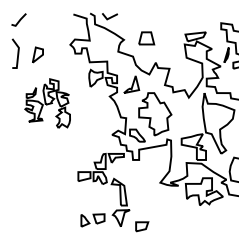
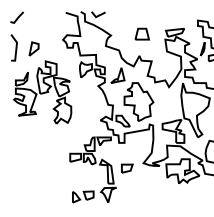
part: (145, 37) -> (141, 33), moved
part: (47, 103) -> (42, 92), size x1.43
part: (142, 226) -> (127, 168), moved

